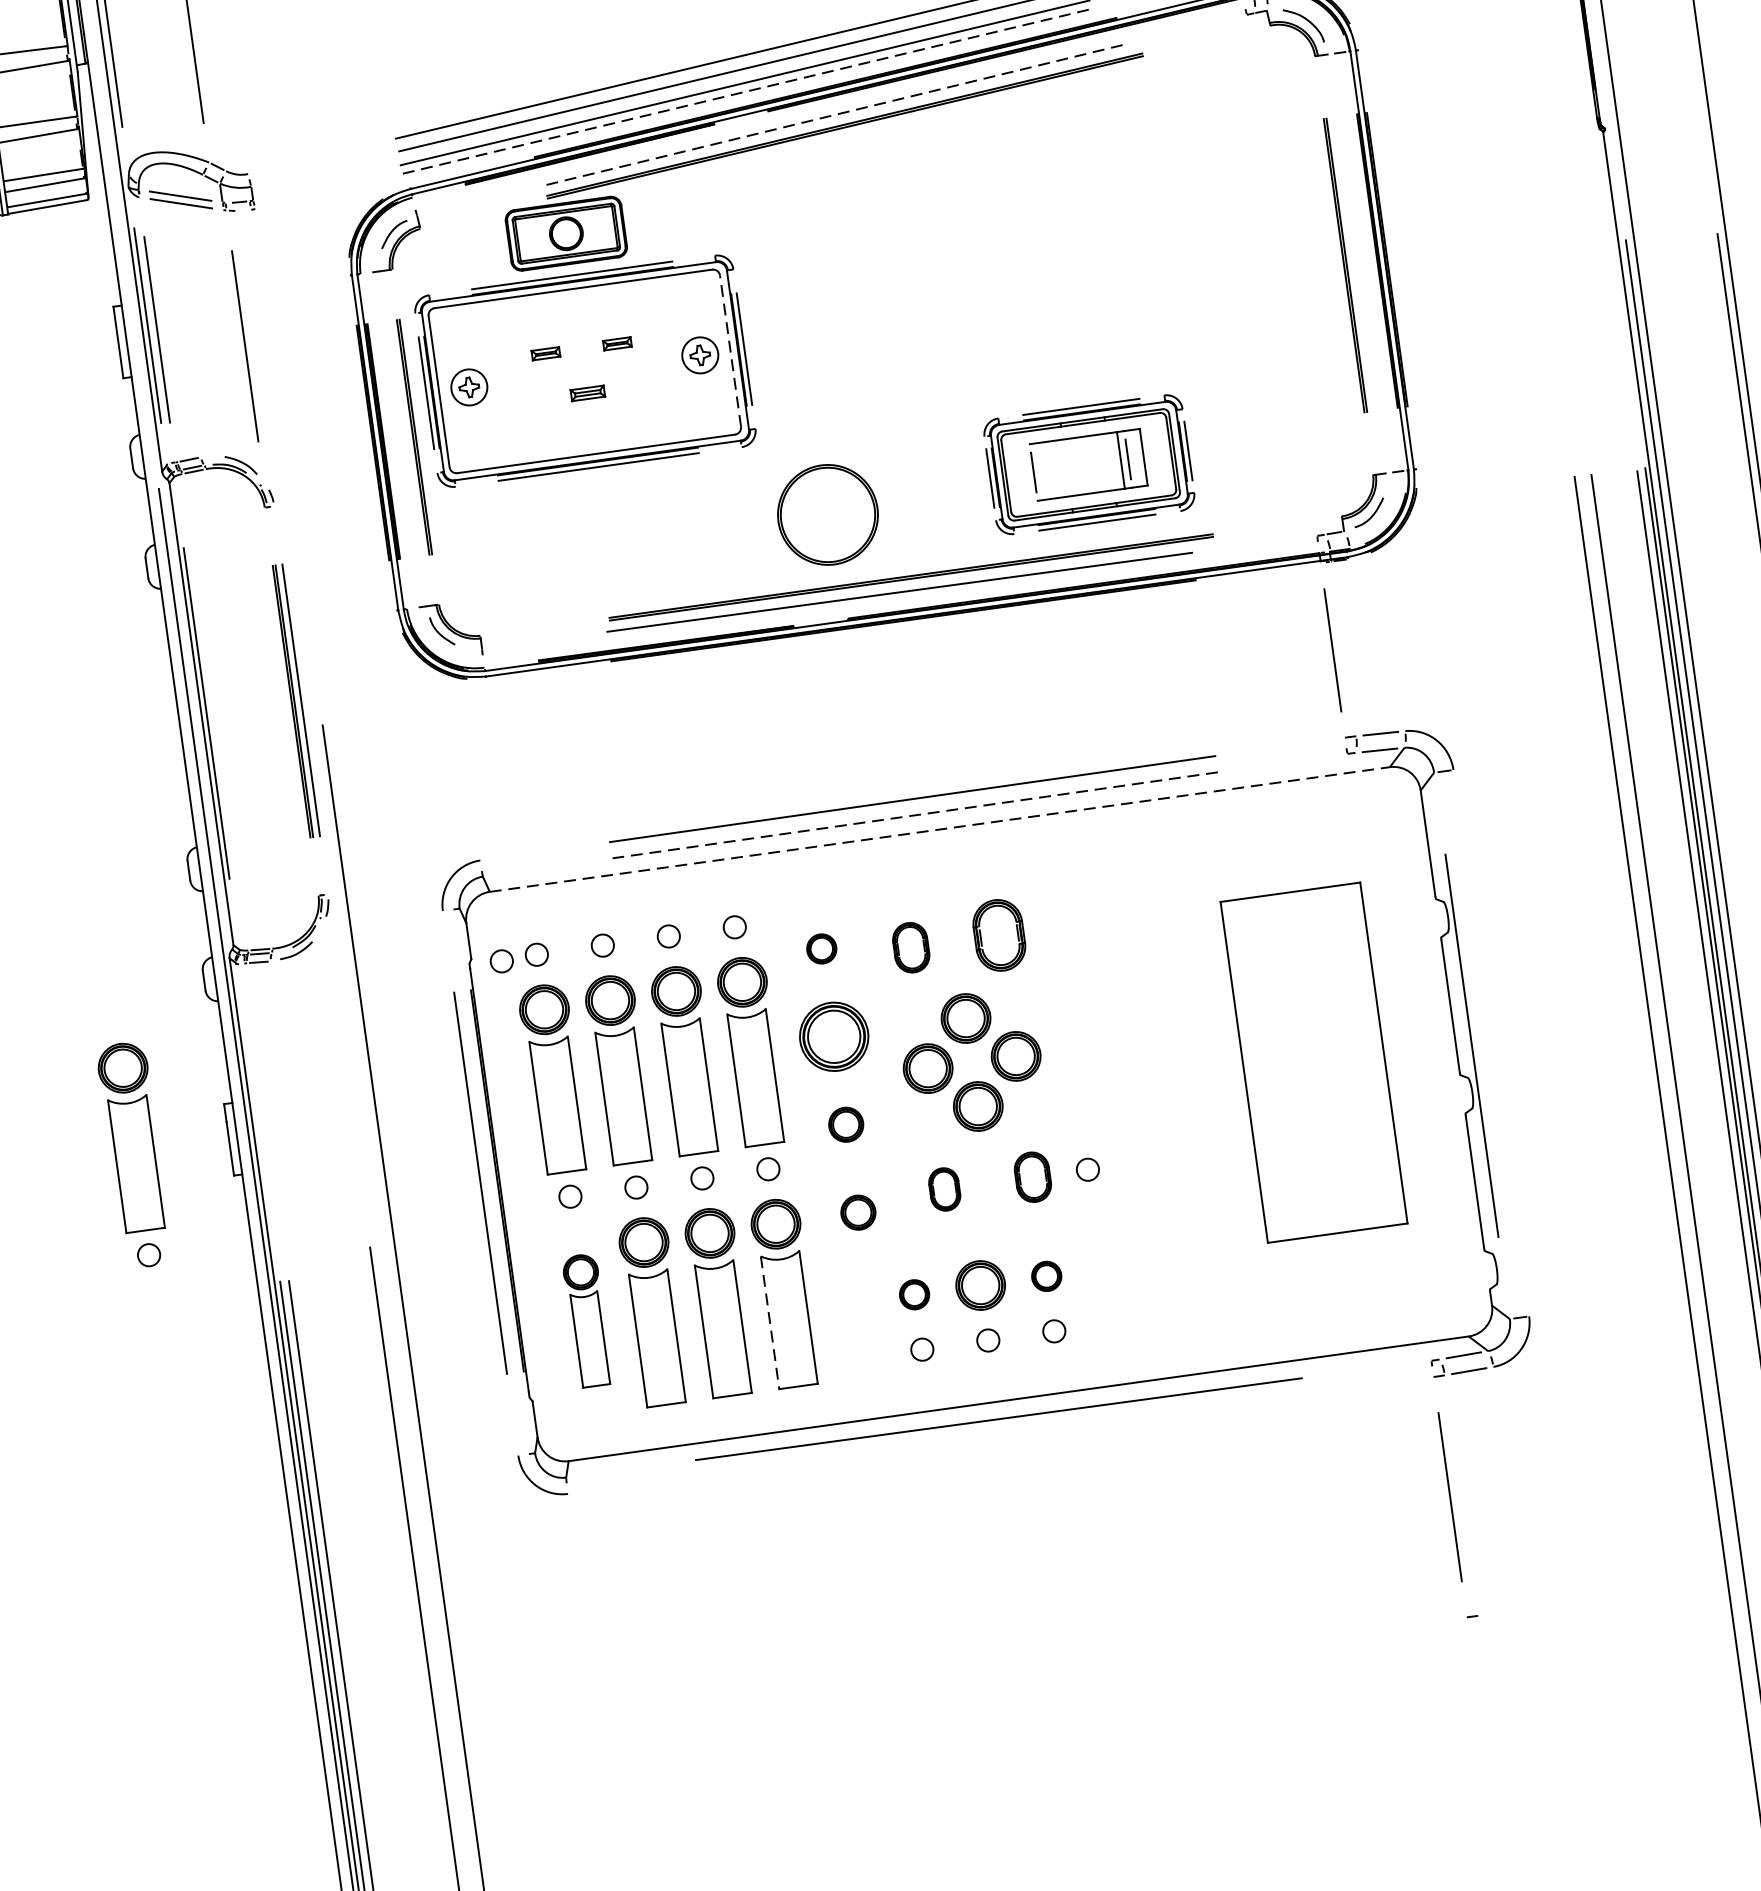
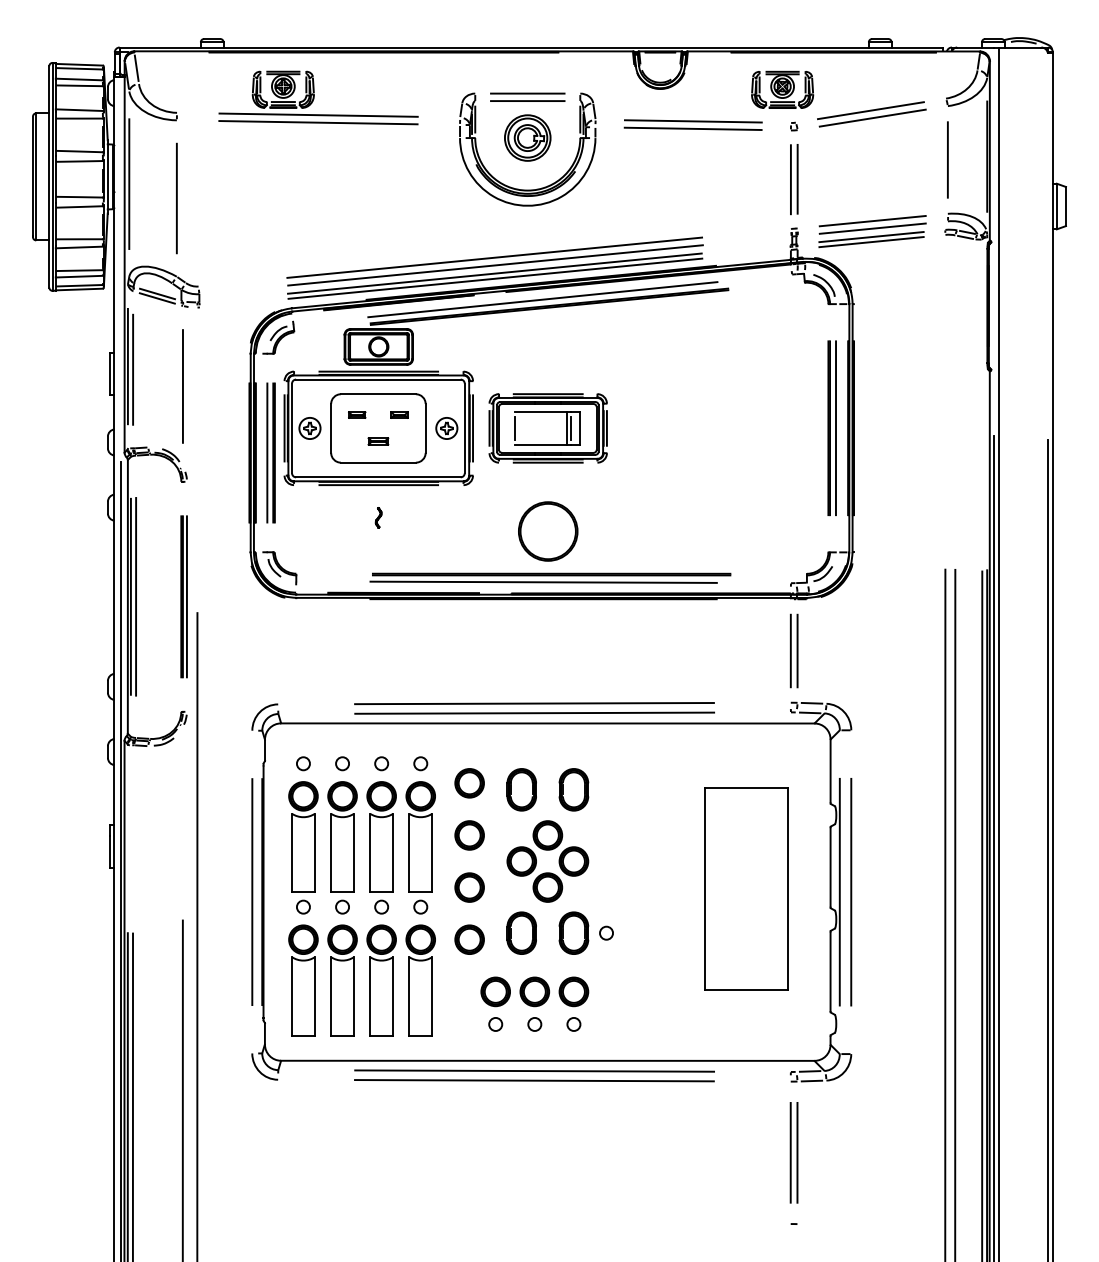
line: (747, 90) -> (495, 278), dashed -> solid
line: (831, 115) -> (542, 299), dashed -> solid
line: (1356, 264) -> (835, 428), added
line: (730, 351) -> (464, 428), dashed -> solid
part: (584, 371) -> (378, 428), added
line: (403, 437) -> (267, 452), added
part: (1088, 465) -> (547, 428), moved
part: (828, 514) -> (548, 531), moved
part: (605, 521) -> (378, 517), added
line: (1343, 647) -> (797, 650), added
line: (215, 711) -> (136, 596), added
line: (914, 815) -> (534, 713), dashed -> solid
line: (939, 829) -> (547, 723), dashed -> solid
part: (910, 947) -> (521, 789), size x1.43
part: (821, 949) -> (469, 783), size x1.67
circle: (501, 960) -> (282, 764), removed
part: (833, 1036) -> (469, 835), size x0.71
line: (1491, 1041) -> (851, 891), added
part: (846, 1124) -> (469, 887), size x1.43
part: (134, 1154) -> (53, 847), removed
part: (1032, 1176) -> (573, 932), size x1.43
part: (944, 1188) -> (521, 932), size x1.67
part: (858, 1212) -> (469, 939), size x1.43
part: (1045, 1275) -> (573, 991), size x1.67
part: (914, 1294) -> (495, 991), size x1.67
part: (587, 1320) -> (303, 980), size x1.43
line: (770, 1324) -> (409, 997), dashed -> solid
line: (1000, 1435) -> (534, 1080), added
line: (1461, 1495) -> (797, 1152), added

